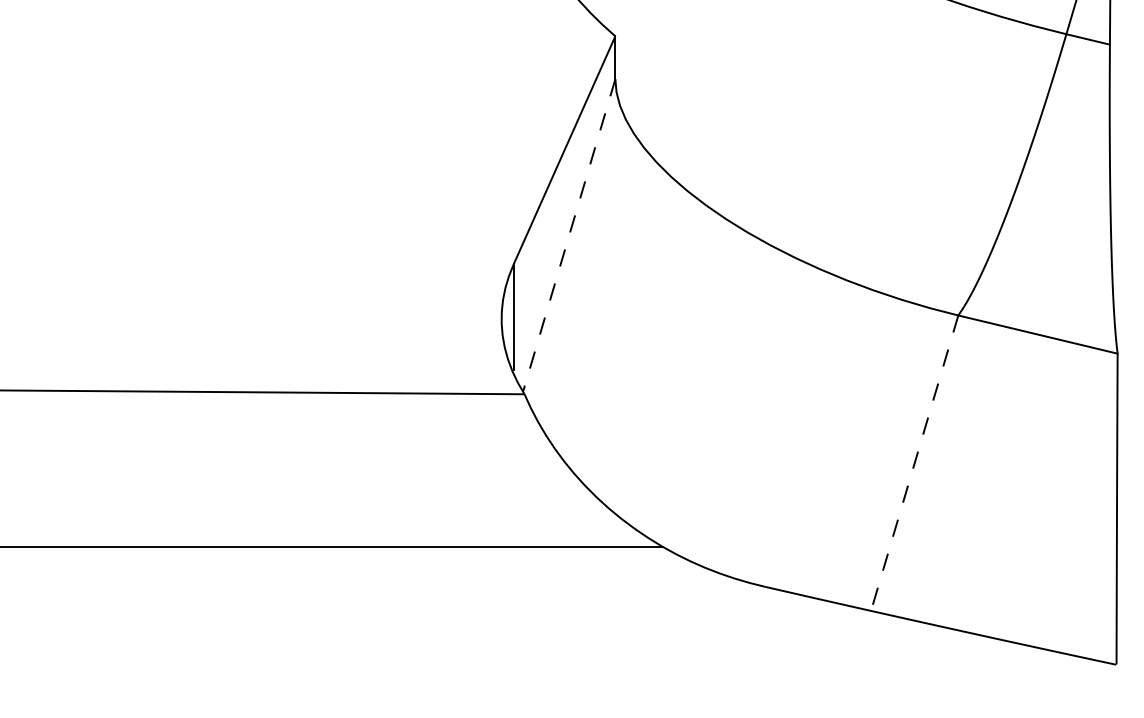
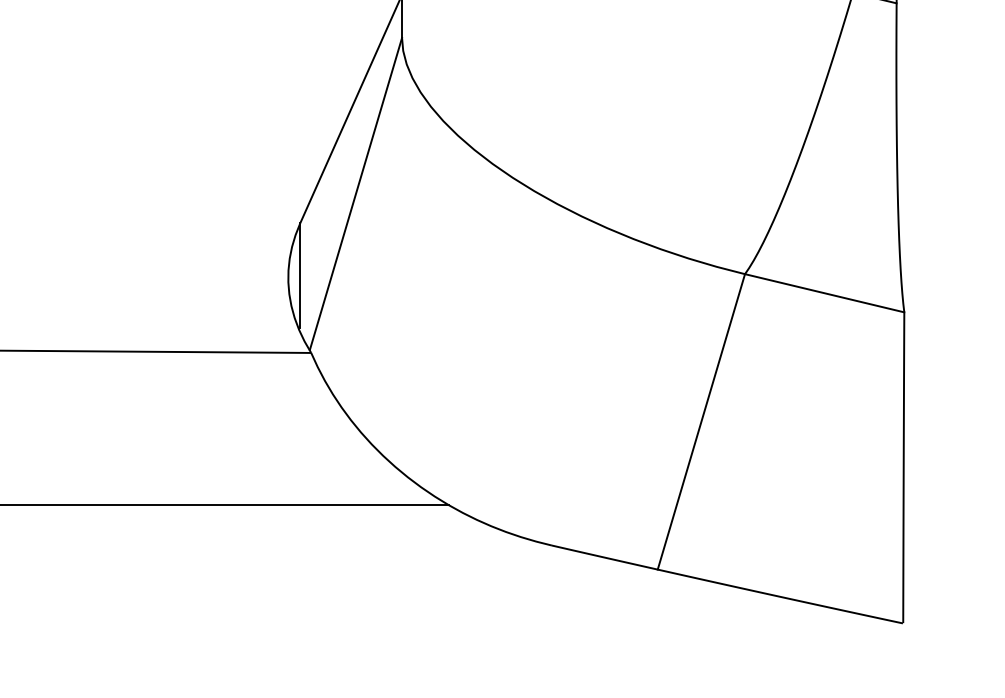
line: (569, 235) -> (356, 194), dashed -> solid
line: (914, 463) -> (701, 422), dashed -> solid

